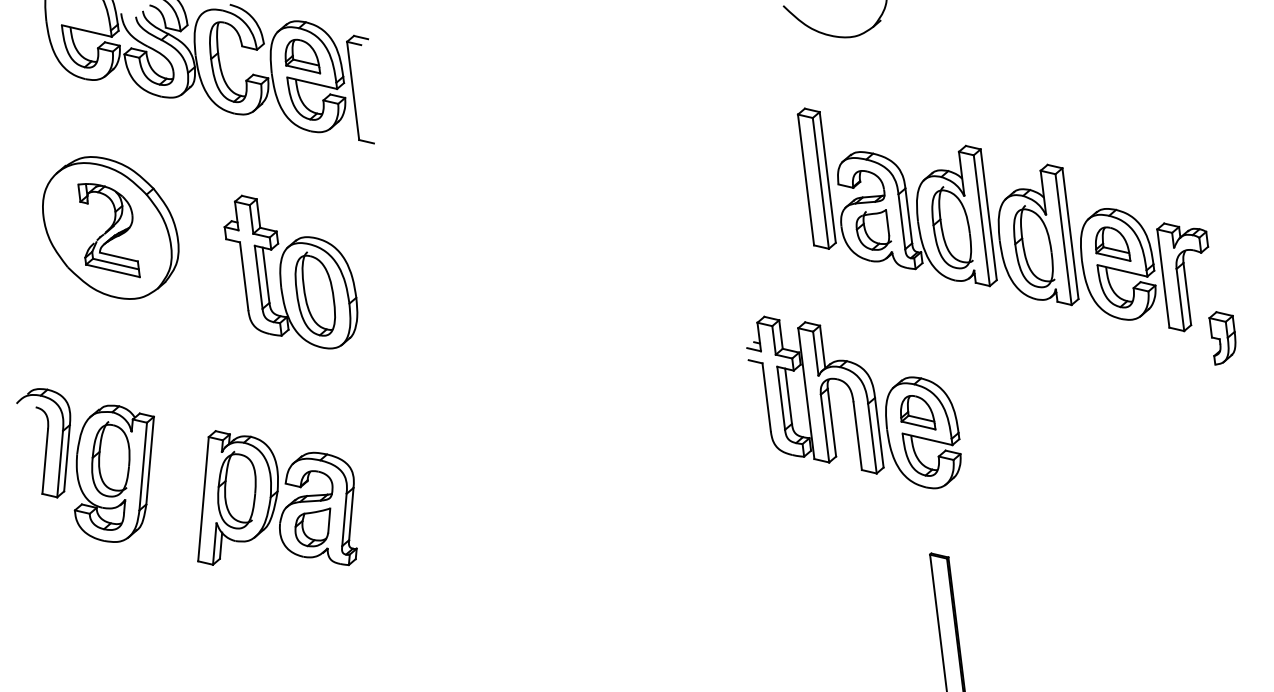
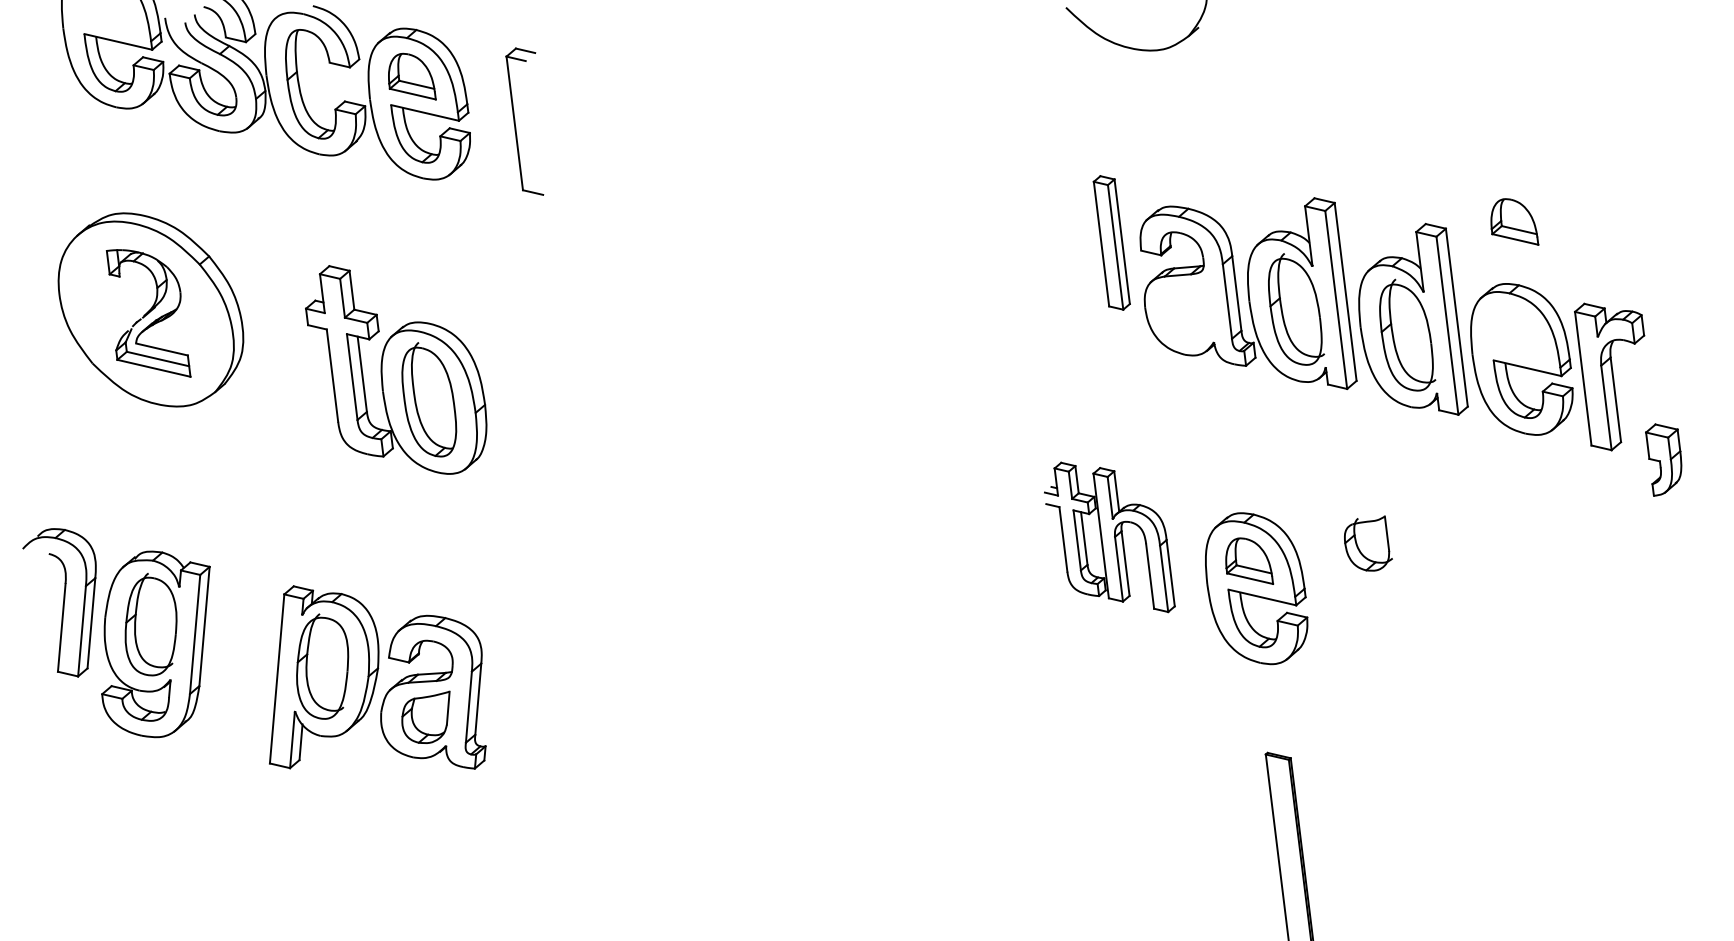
part: (353, 89) -> (515, 121), moved
part: (816, 178) -> (1111, 242), size x0.7
part: (874, 229) -> (1368, 543), moved
part: (1112, 243) -> (1514, 221), moved
part: (815, 395) -> (1109, 537), size x0.7

